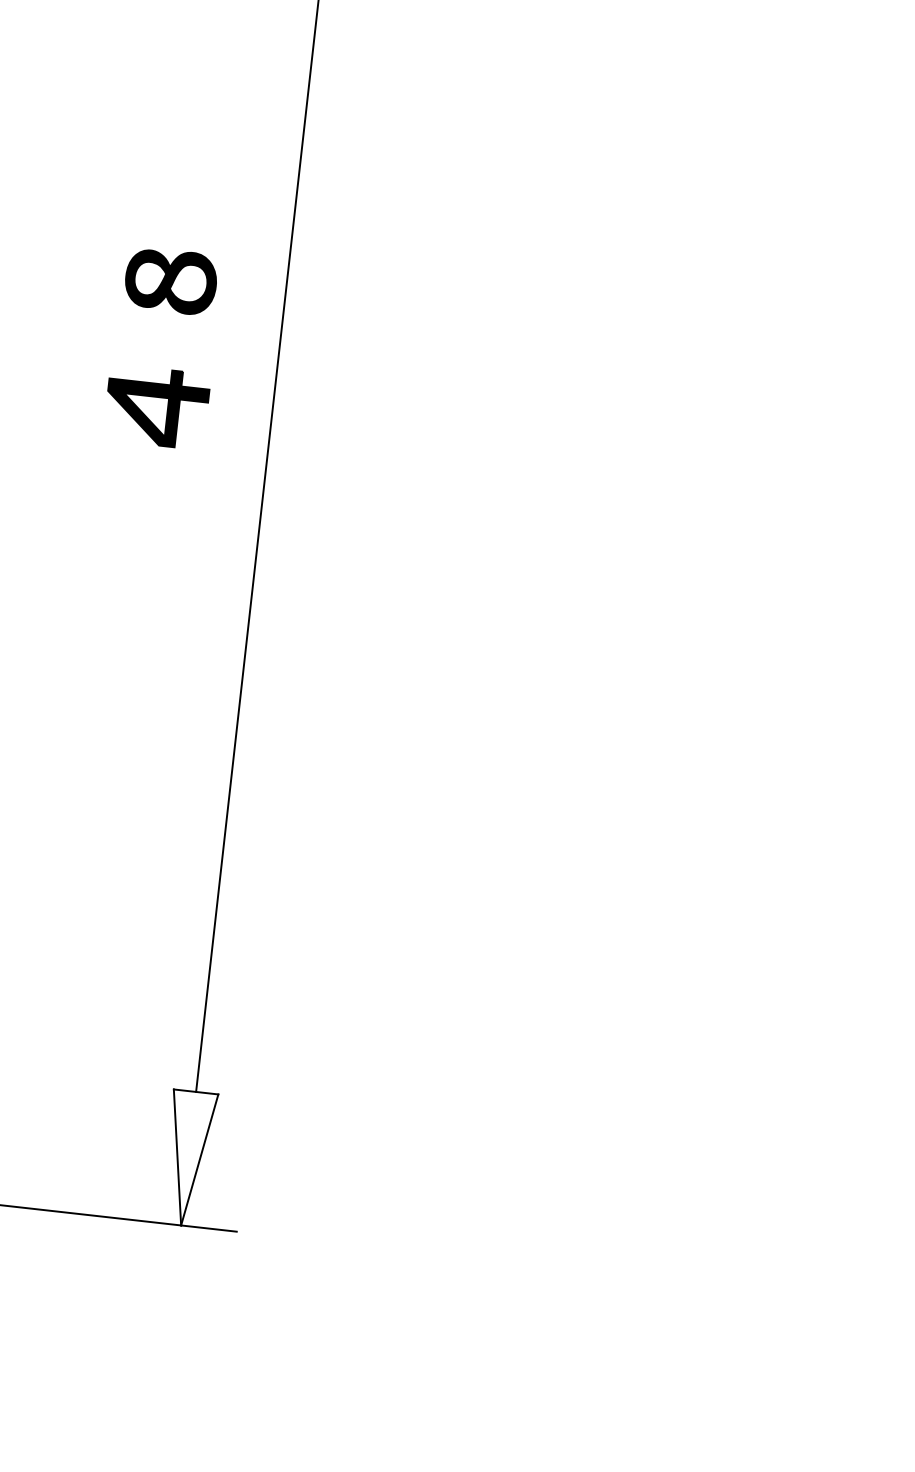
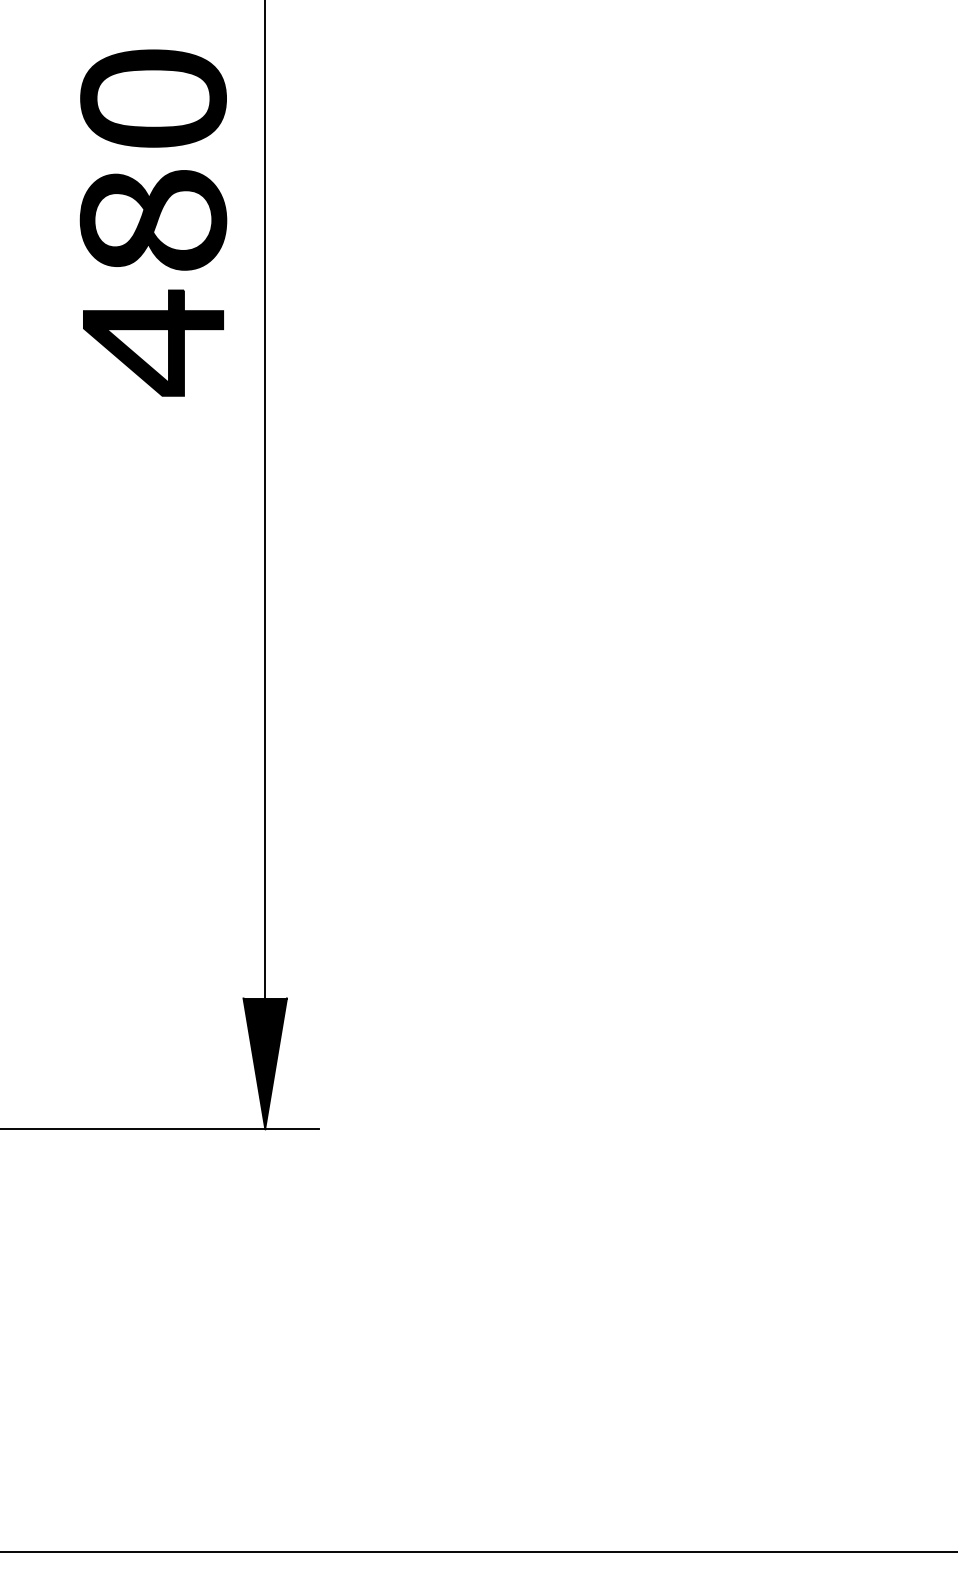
part: (185, 156) -> (153, 98), added
part: (171, 281) -> (153, 220), size x1.67
part: (157, 406) -> (153, 342), size x1.43
fill: (187, 1158) -> (264, 1063), added

